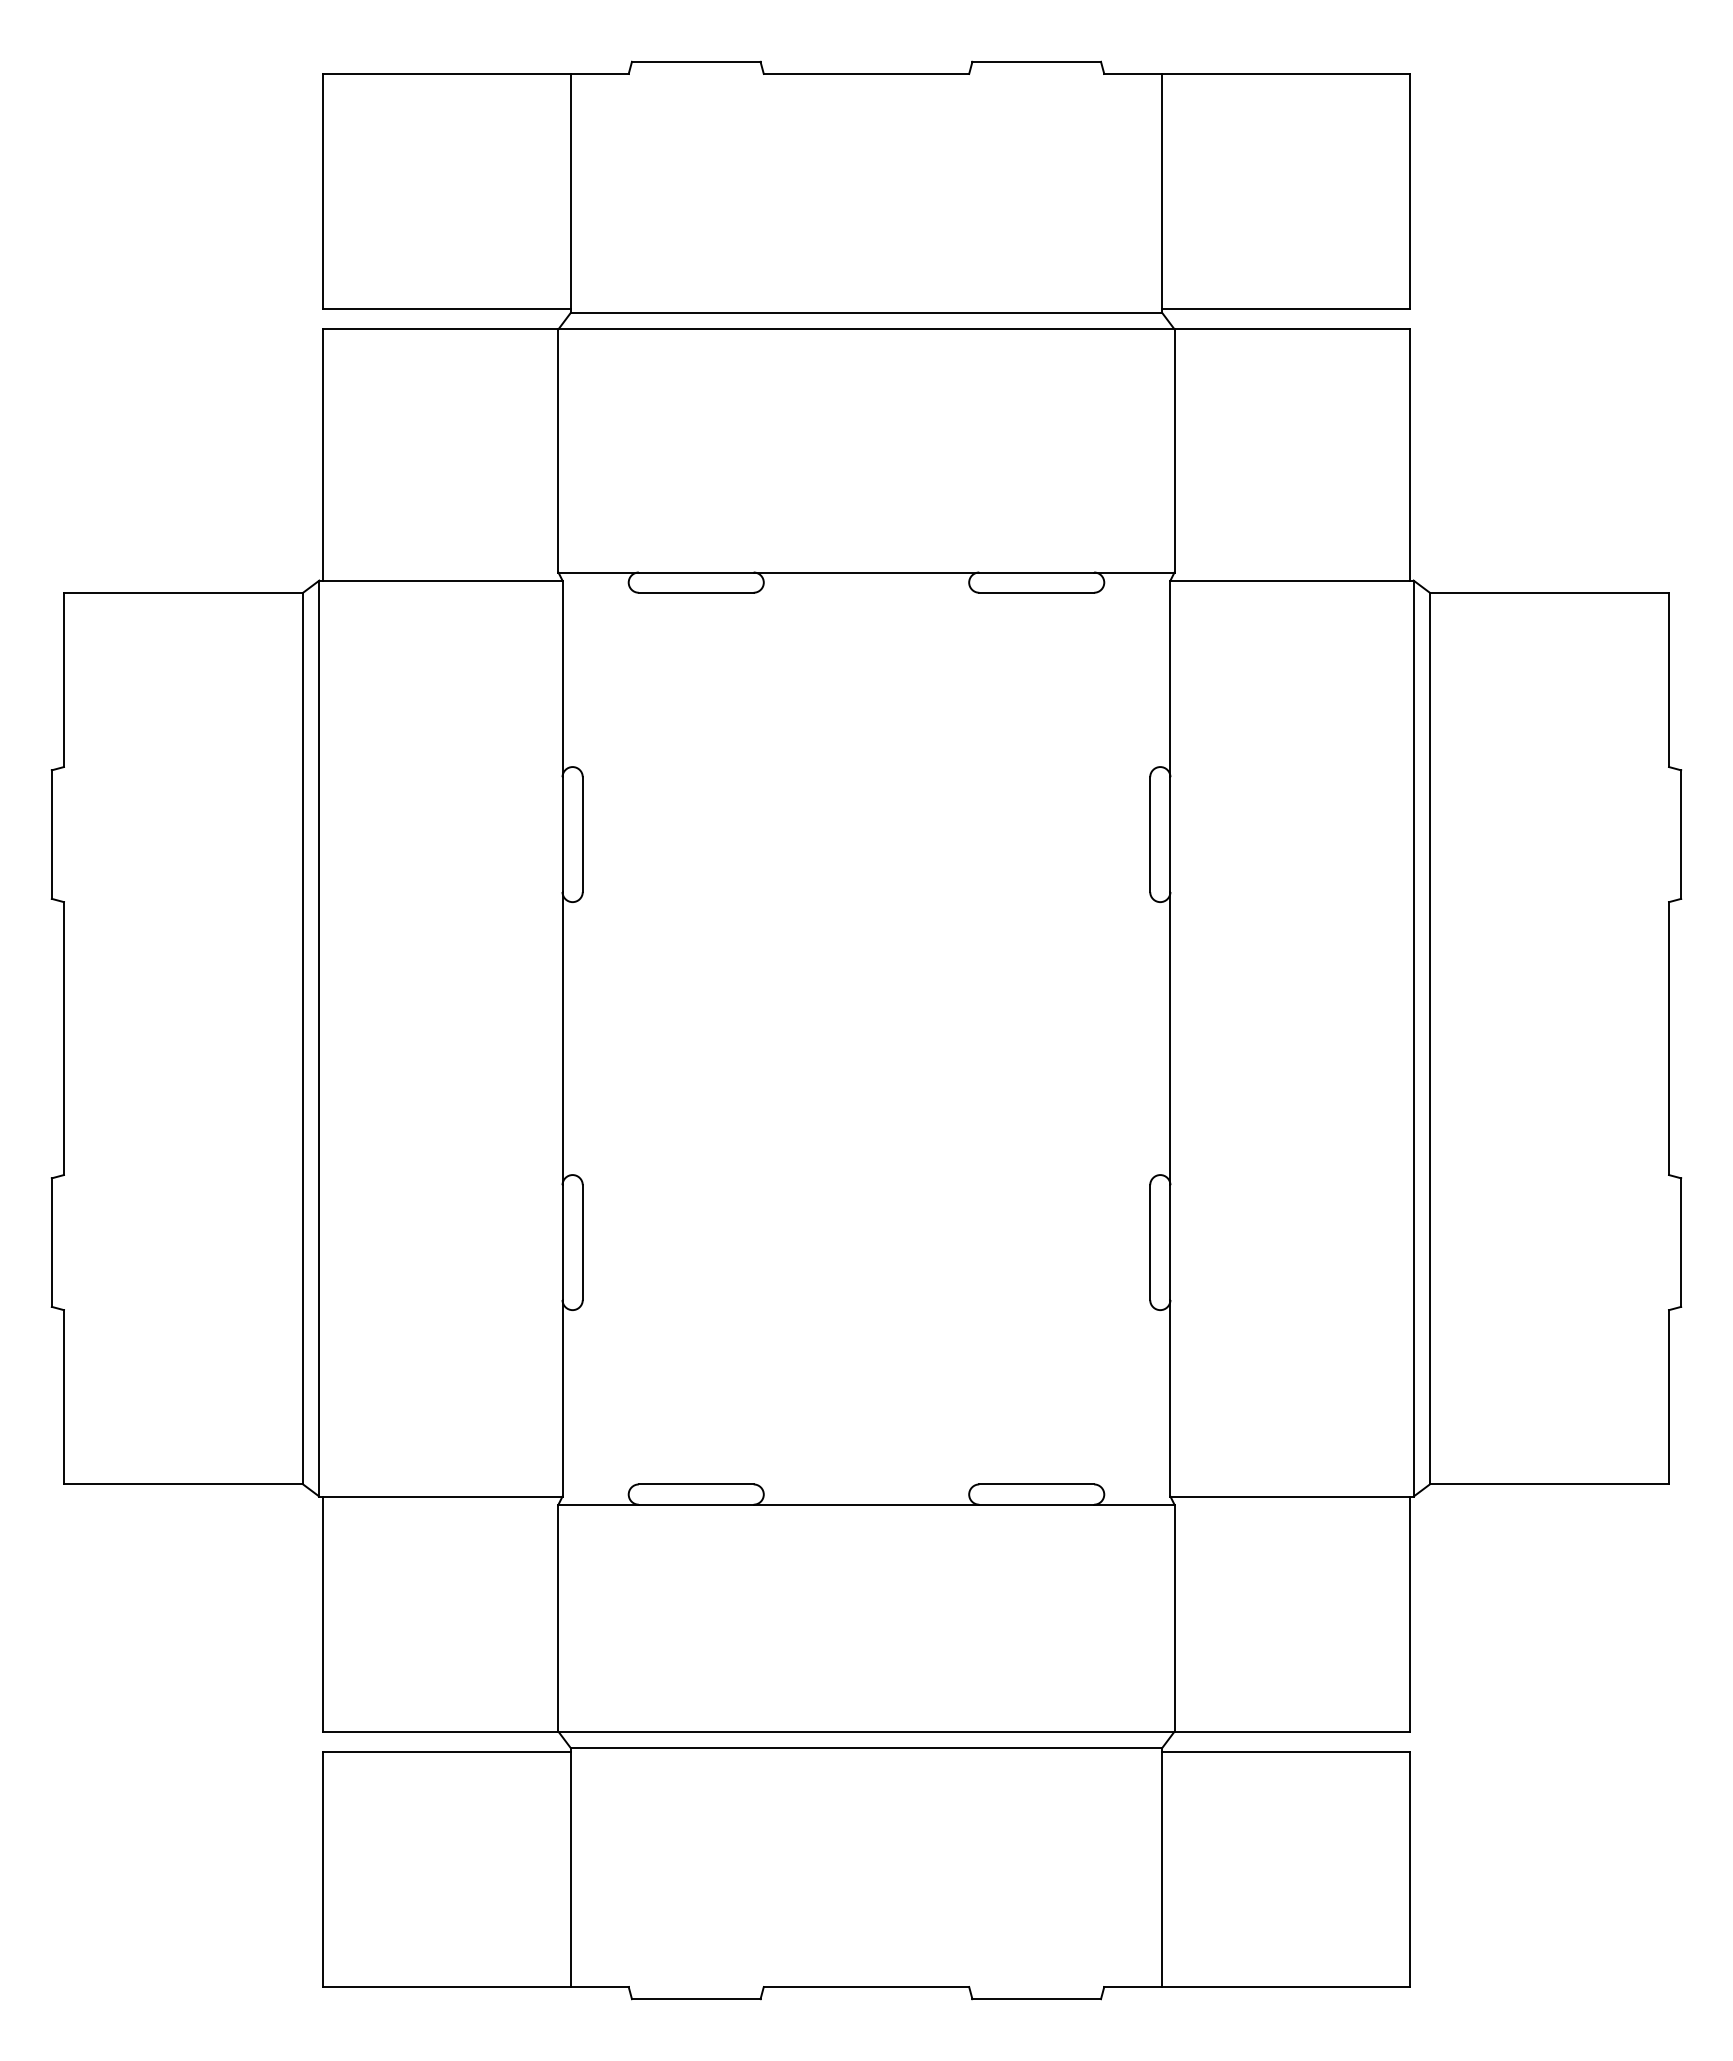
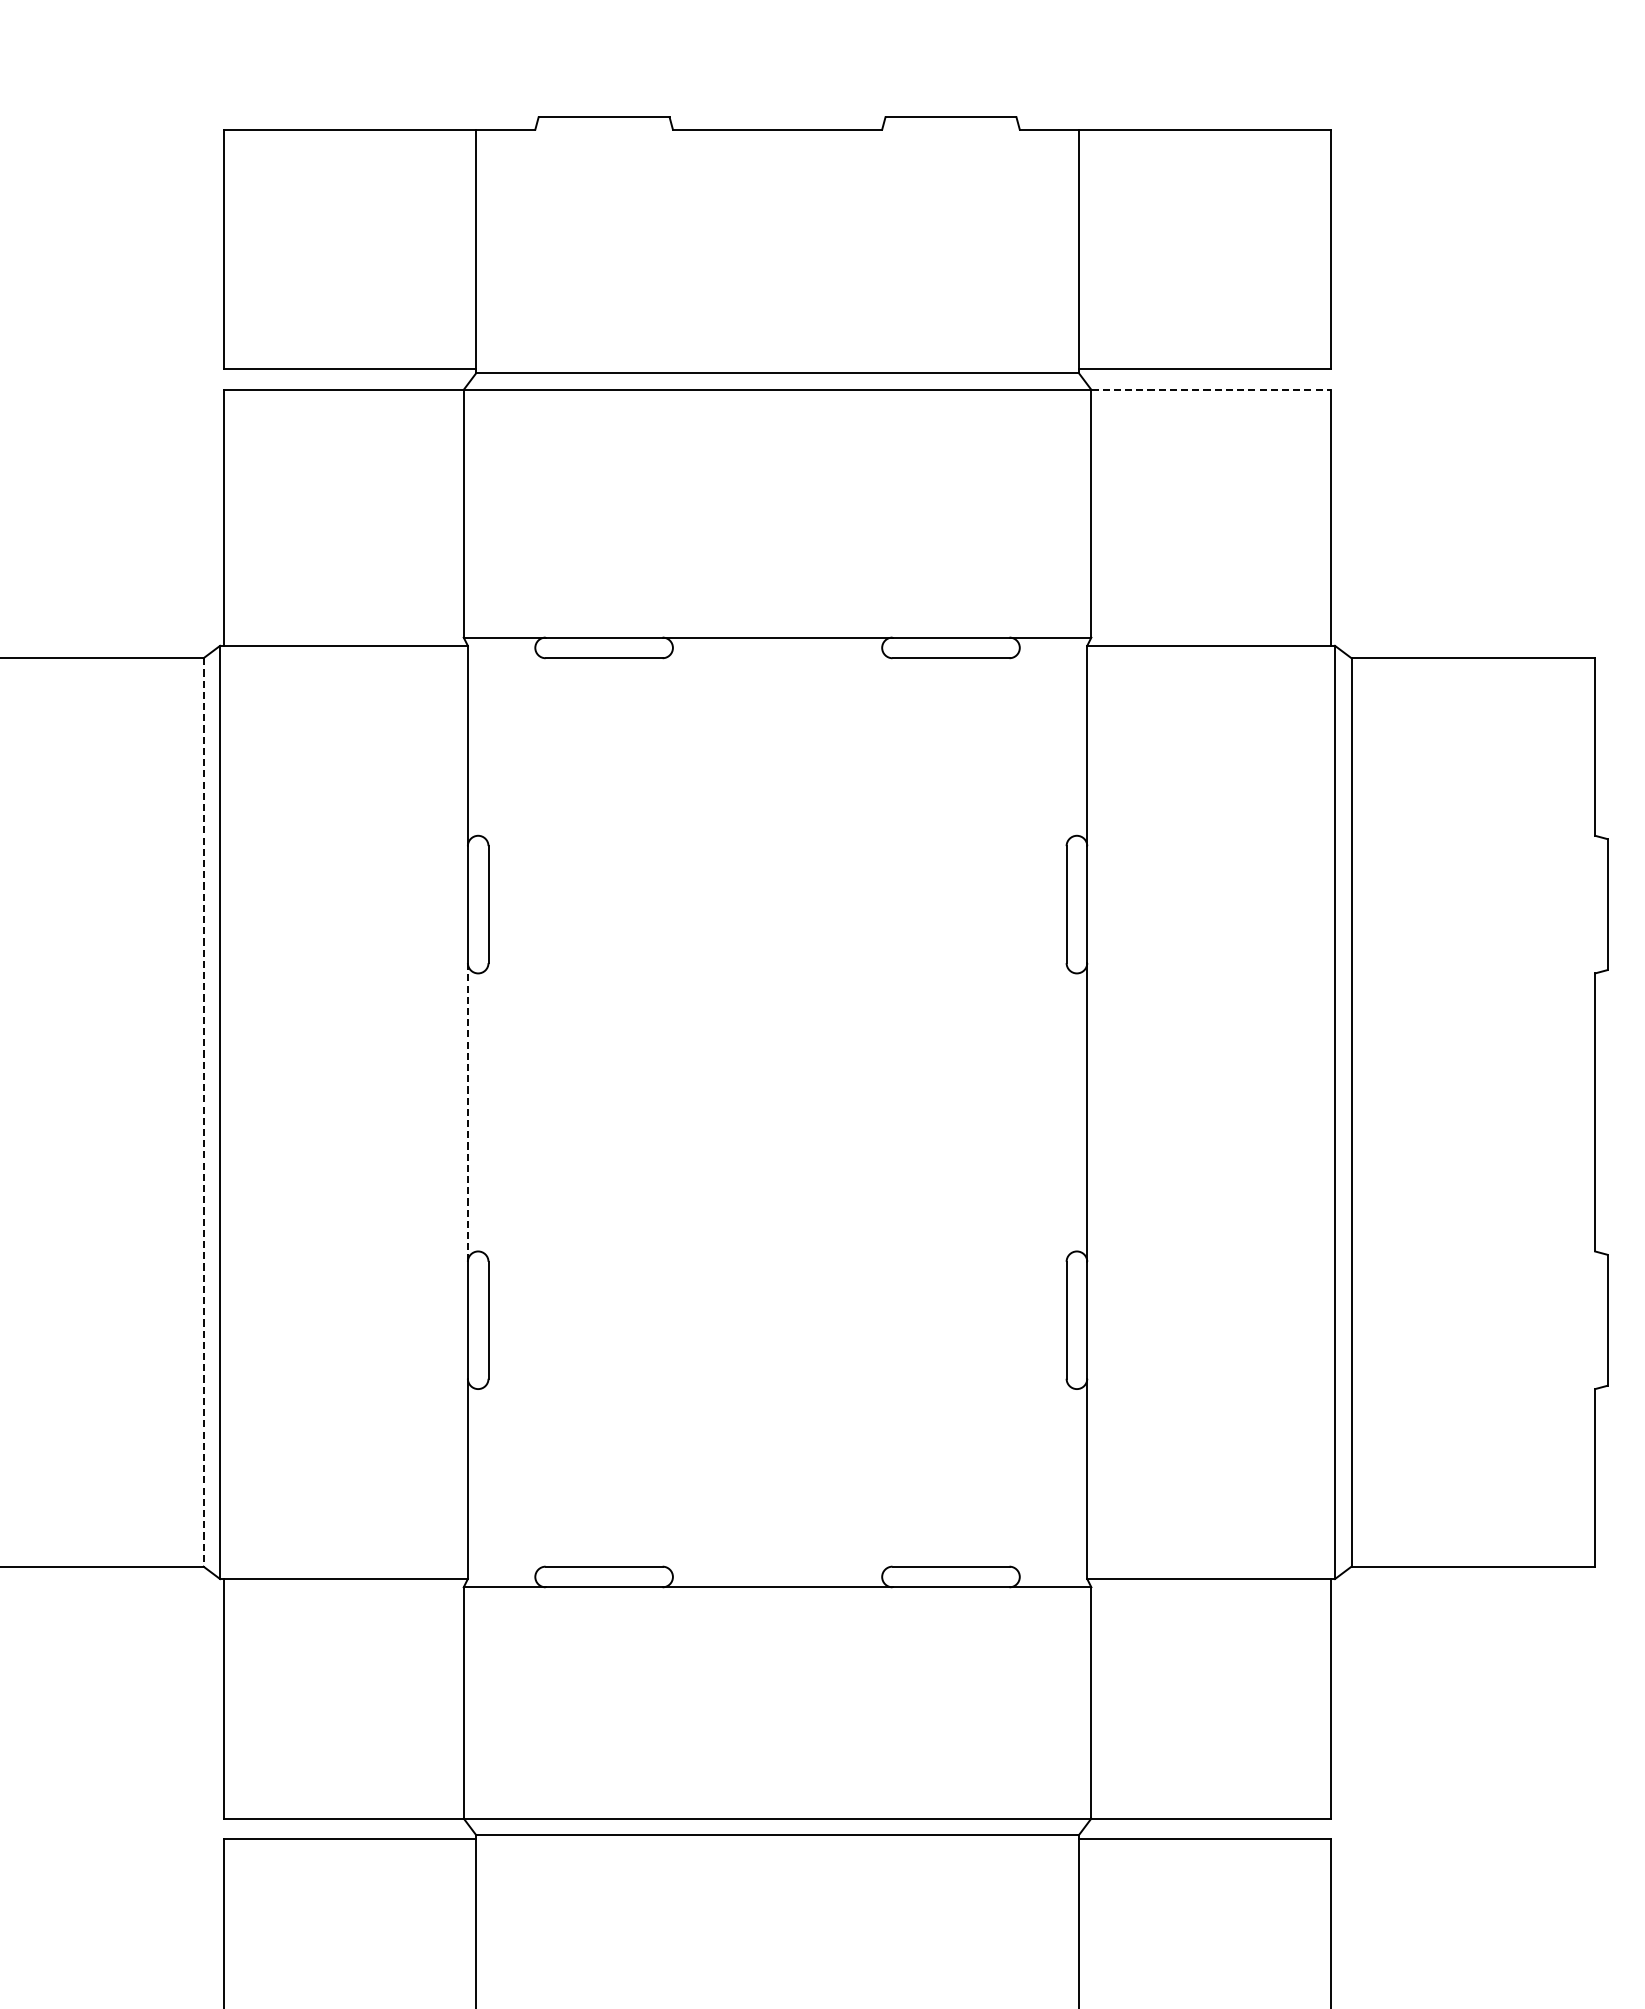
line: (1292, 329) -> (1211, 390), solid -> dashed
line: (303, 1038) -> (203, 1112), solid -> dashed
line: (562, 1038) -> (467, 1112), solid -> dashed

